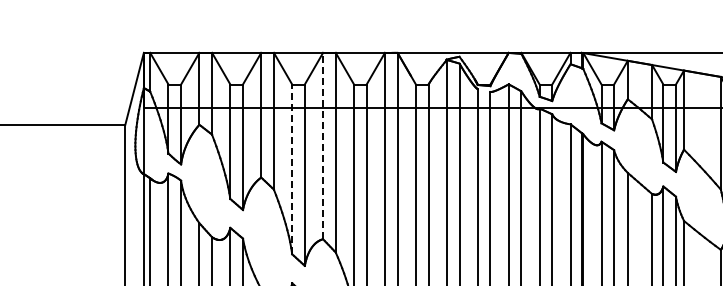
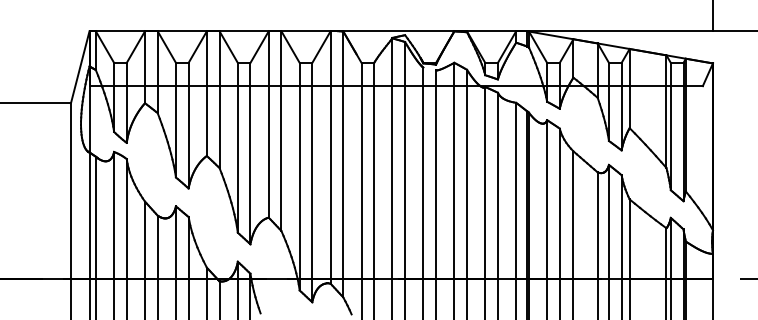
line: (322, 145) -> (268, 123), dashed -> solid
line: (291, 169) -> (237, 147), dashed -> solid

